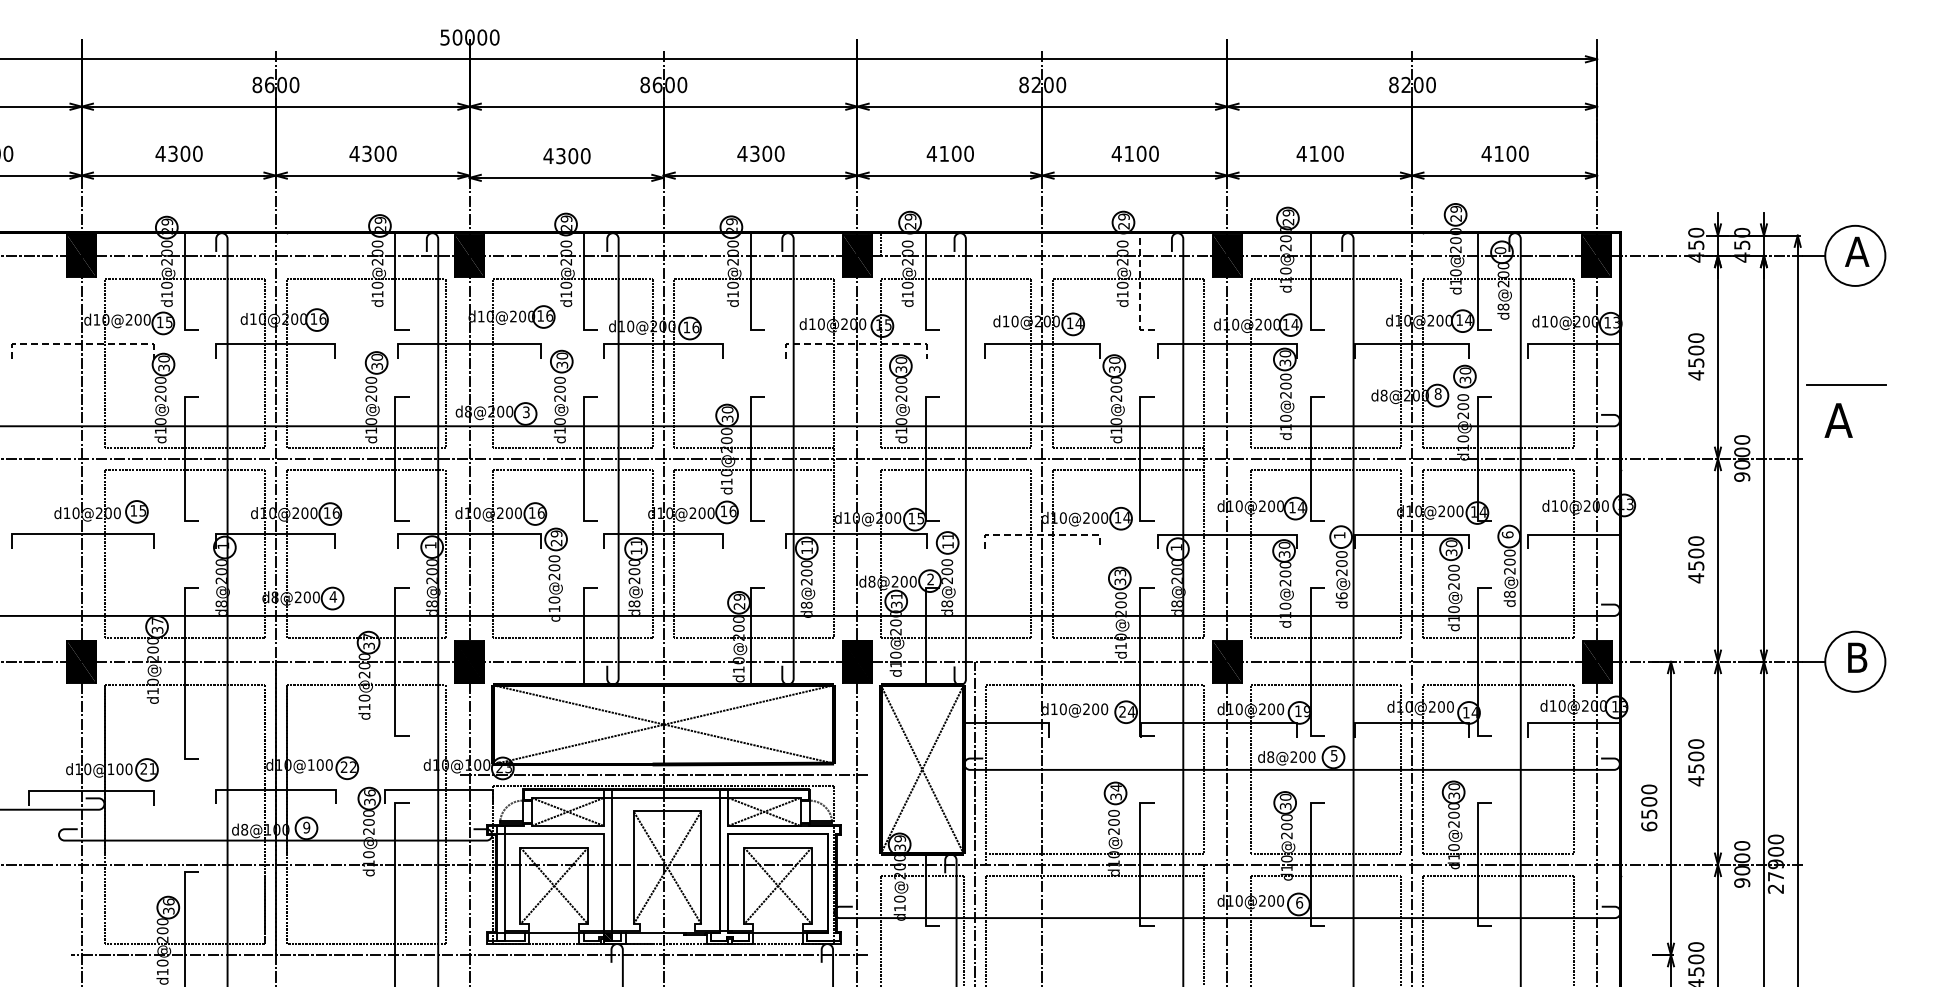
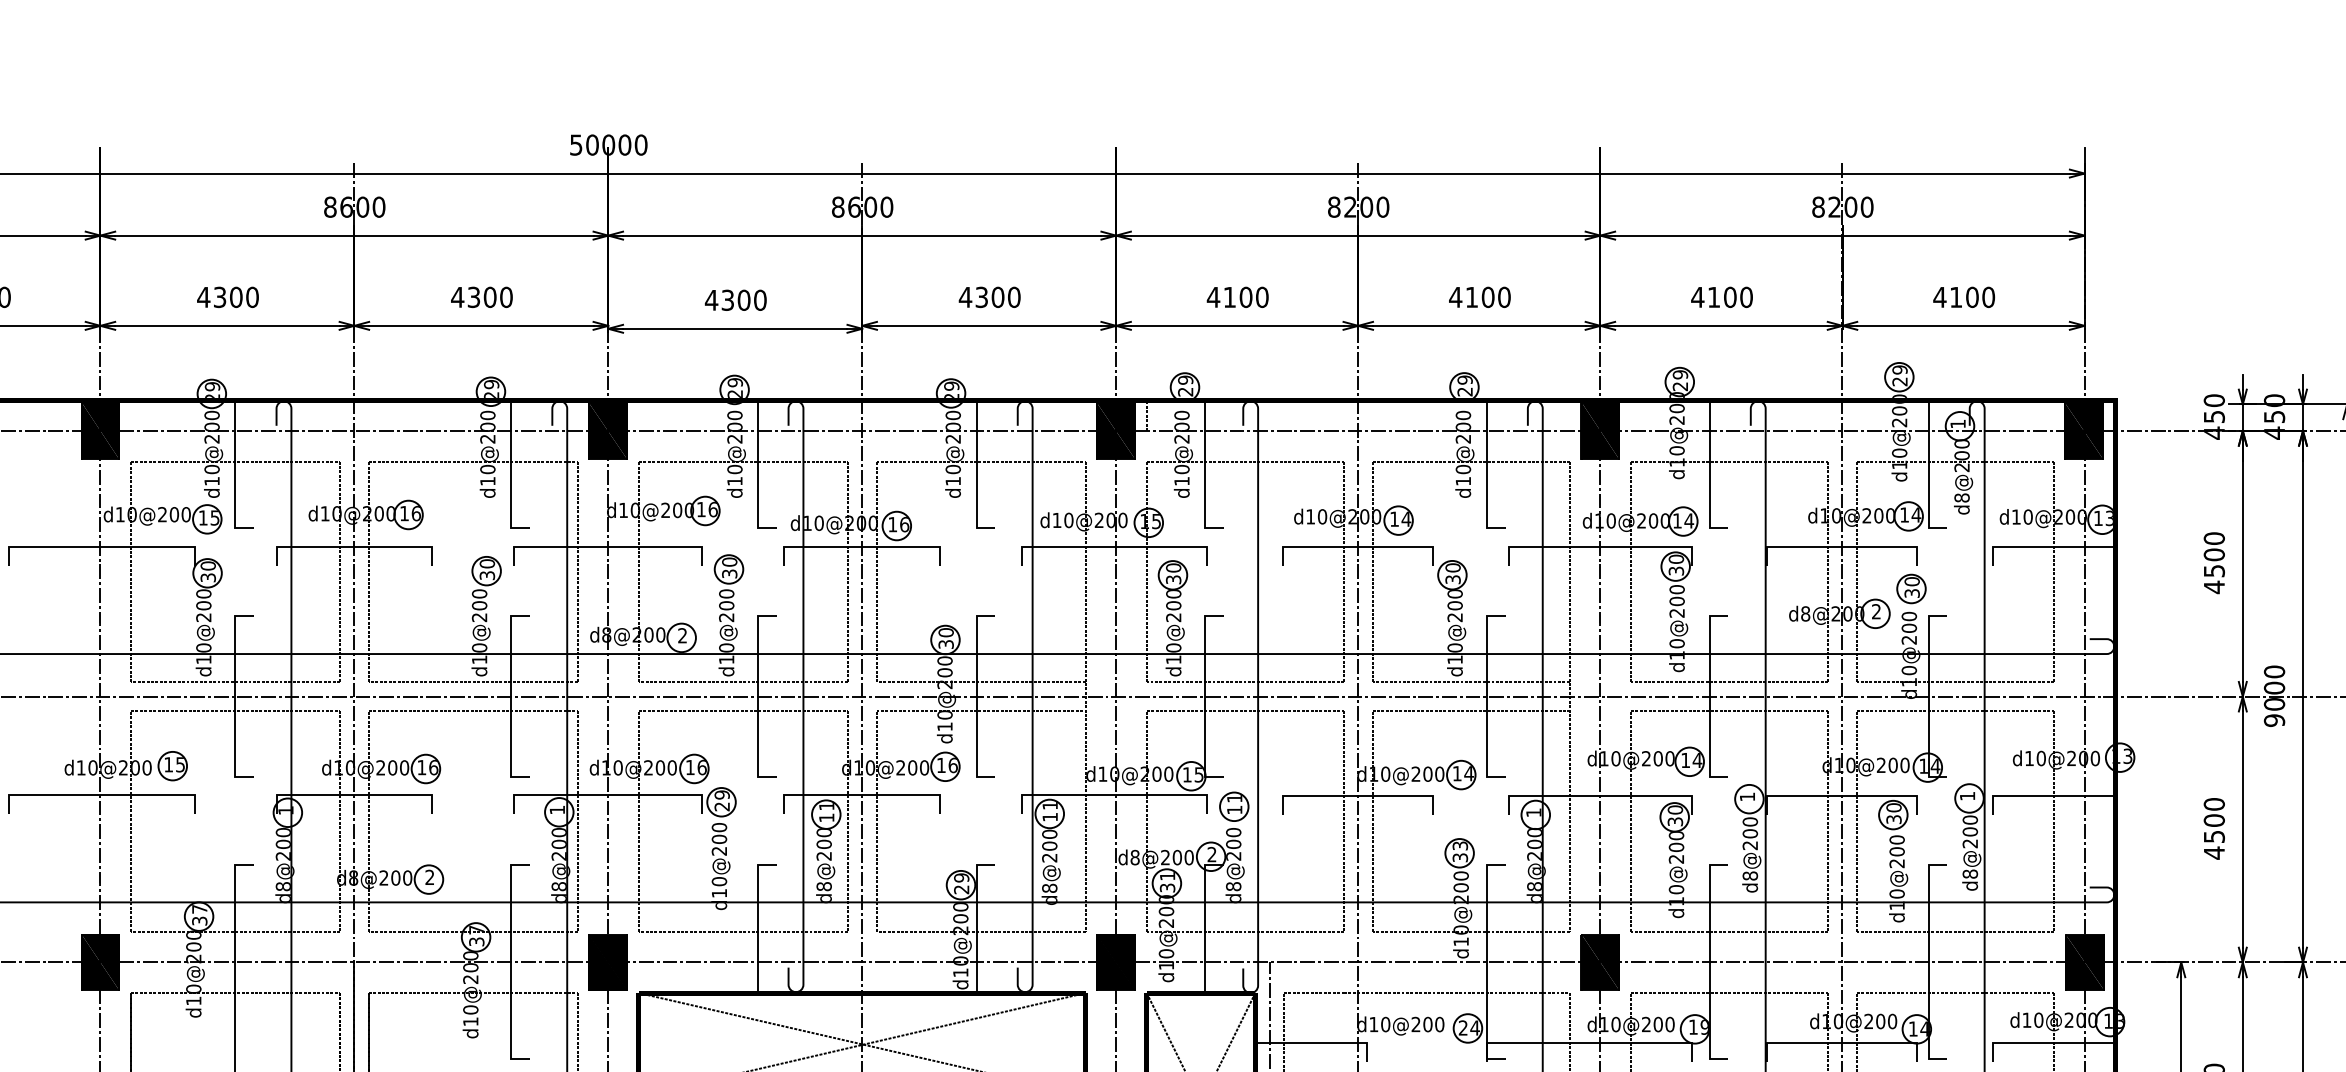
text: (1500, 250) -> (1958, 423), 0 -> 1
line: (1140, 281) -> (1486, 464), dashed -> solid
line: (82, 344) -> (101, 546), dashed -> solid
line: (856, 344) -> (1114, 546), dashed -> solid
text: (1437, 393) -> (1875, 611), 8 -> 2
text: (526, 412) -> (682, 635), 3 -> 2
line: (1042, 534) -> (1358, 795), dashed -> solid
text: (1507, 534) -> (1967, 795), 6 -> 1
text: (1341, 595) -> (1749, 875), d6@200 -> d8@200
text: (333, 596) -> (430, 876), 4 -> 2

